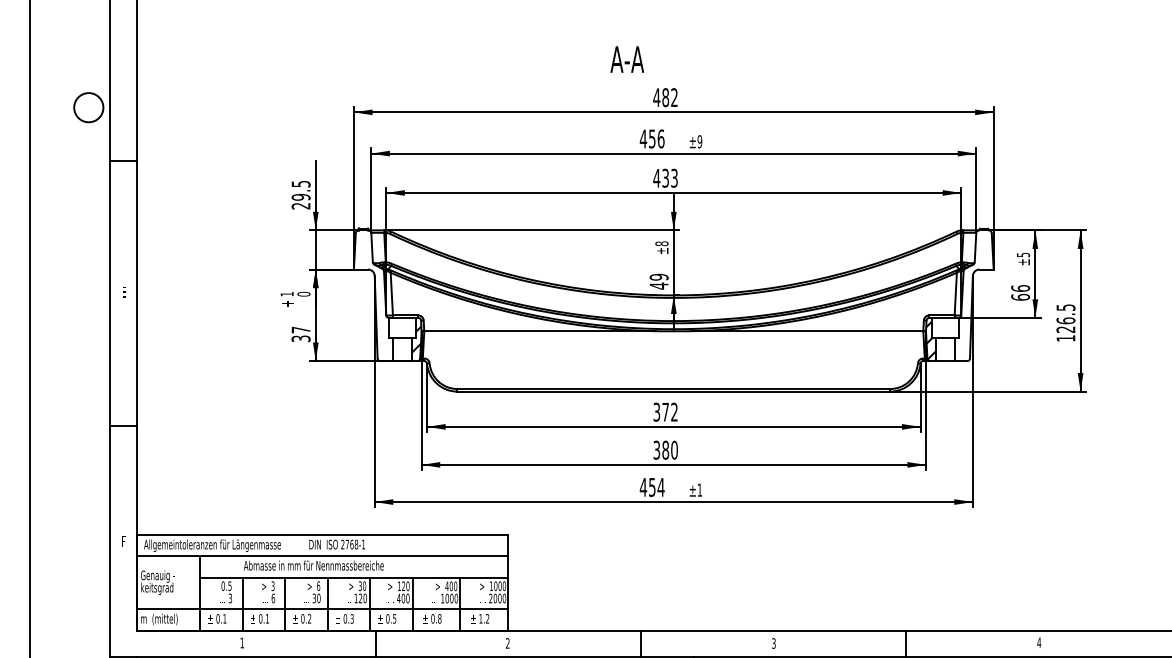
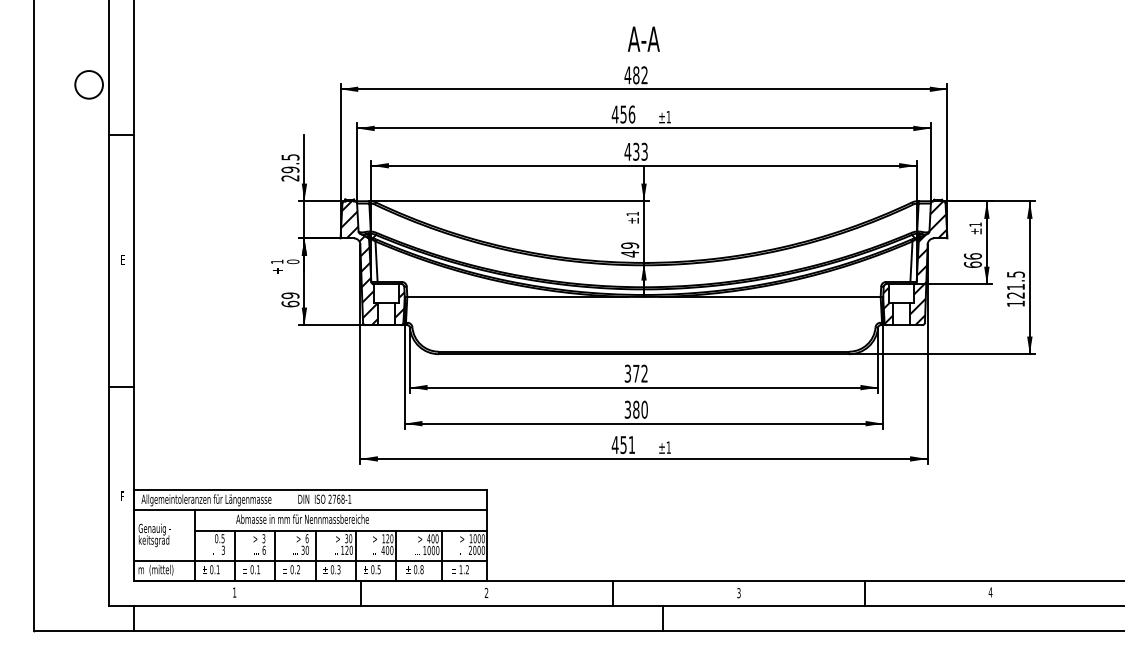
text: (626, 58) -> (643, 38), moved
text: (699, 141) -> (668, 116), ±9 -> ±1
text: (661, 243) -> (632, 213), ±8 -> ±1
text: (1023, 254) -> (975, 224), ±5 -> ±1
hatch: (373, 296) -> (359, 263), added
hatch: (973, 296) -> (928, 263), added
text: (1065, 320) -> (1015, 286), 126.5 -> 121.5
text: (301, 333) -> (290, 299), 37 -> 69
text: (660, 486) -> (631, 444), 454 -> 451

